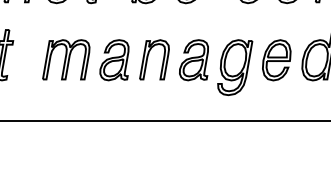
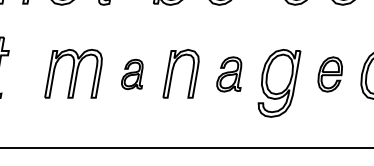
part: (114, 60) -> (132, 74), size x0.6
part: (193, 60) -> (228, 74), size x0.7
part: (276, 60) -> (329, 74), size x0.7

